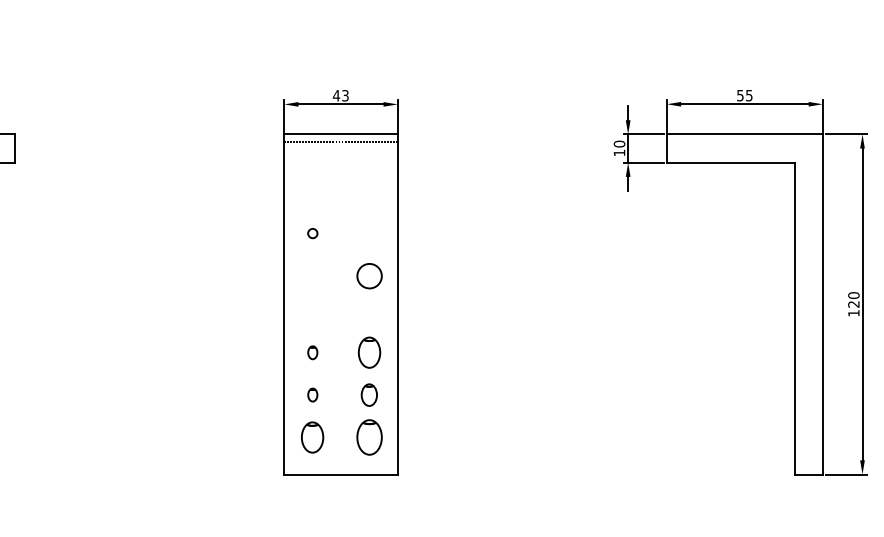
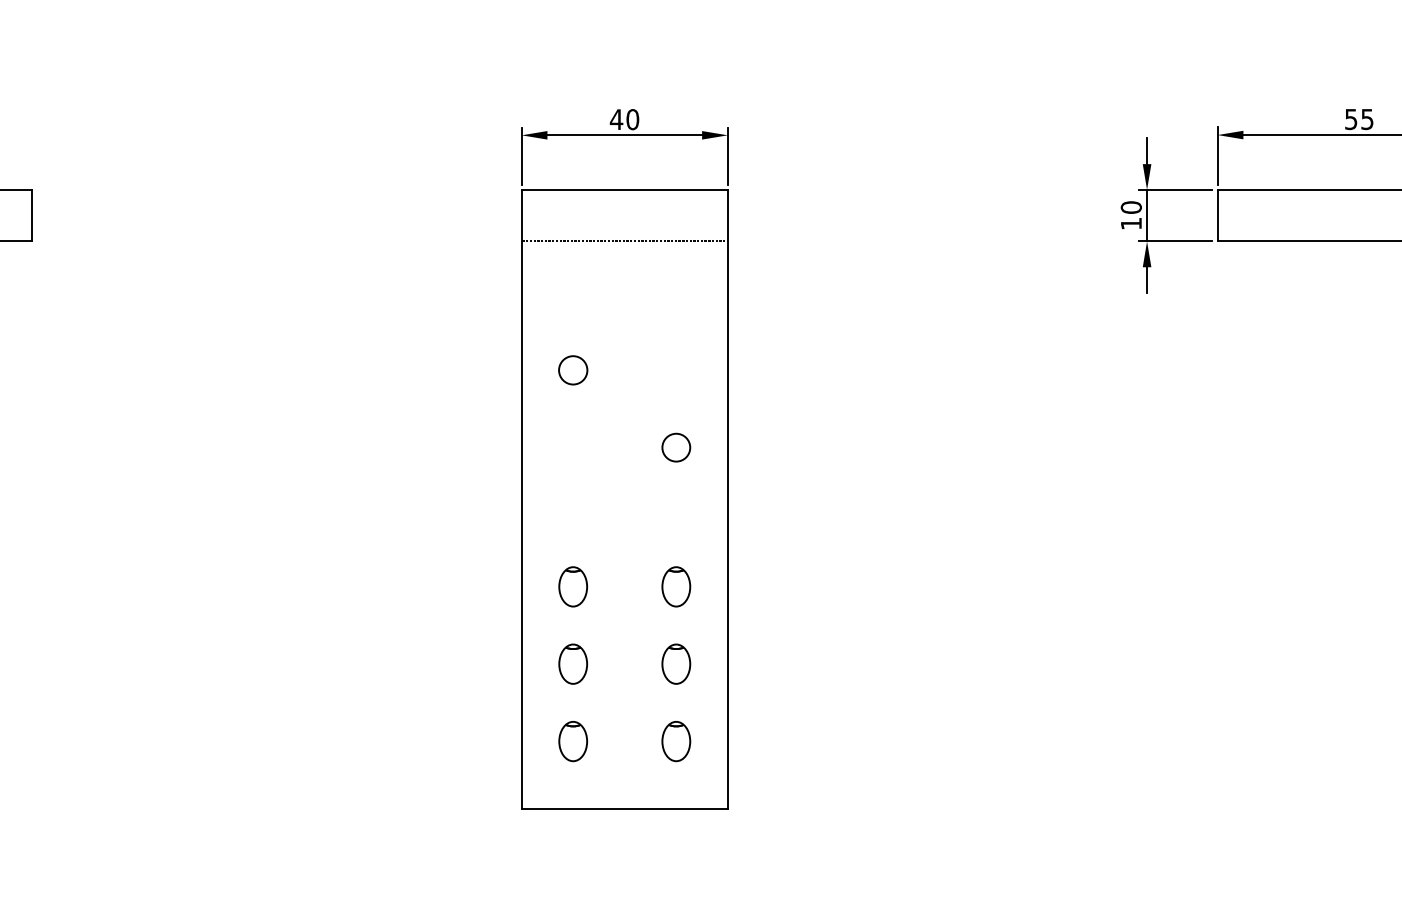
text: (345, 95) -> (632, 119), 43 -> 40
line: (340, 141) -> (623, 241), moved
circle: (312, 233) -> (572, 370), size x1.67
circle: (368, 275) -> (674, 446), size x0.62
part: (312, 352) -> (572, 586), size x1.67
part: (368, 352) -> (674, 586), size x0.71
part: (312, 394) -> (572, 663), size x1.67
part: (312, 437) -> (572, 741), size x0.71
part: (368, 437) -> (674, 741), size x0.62

